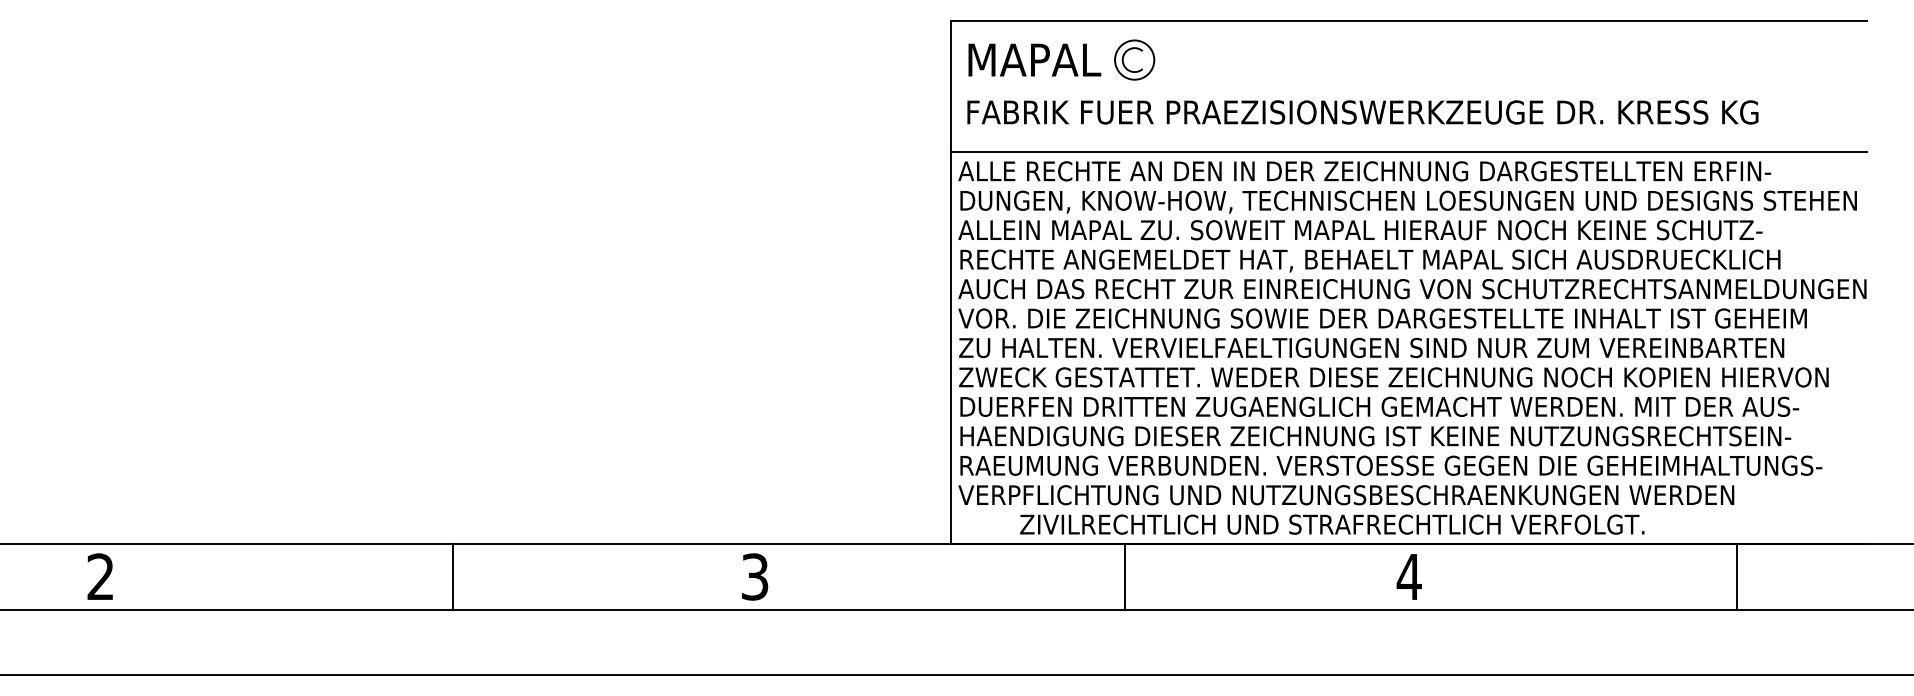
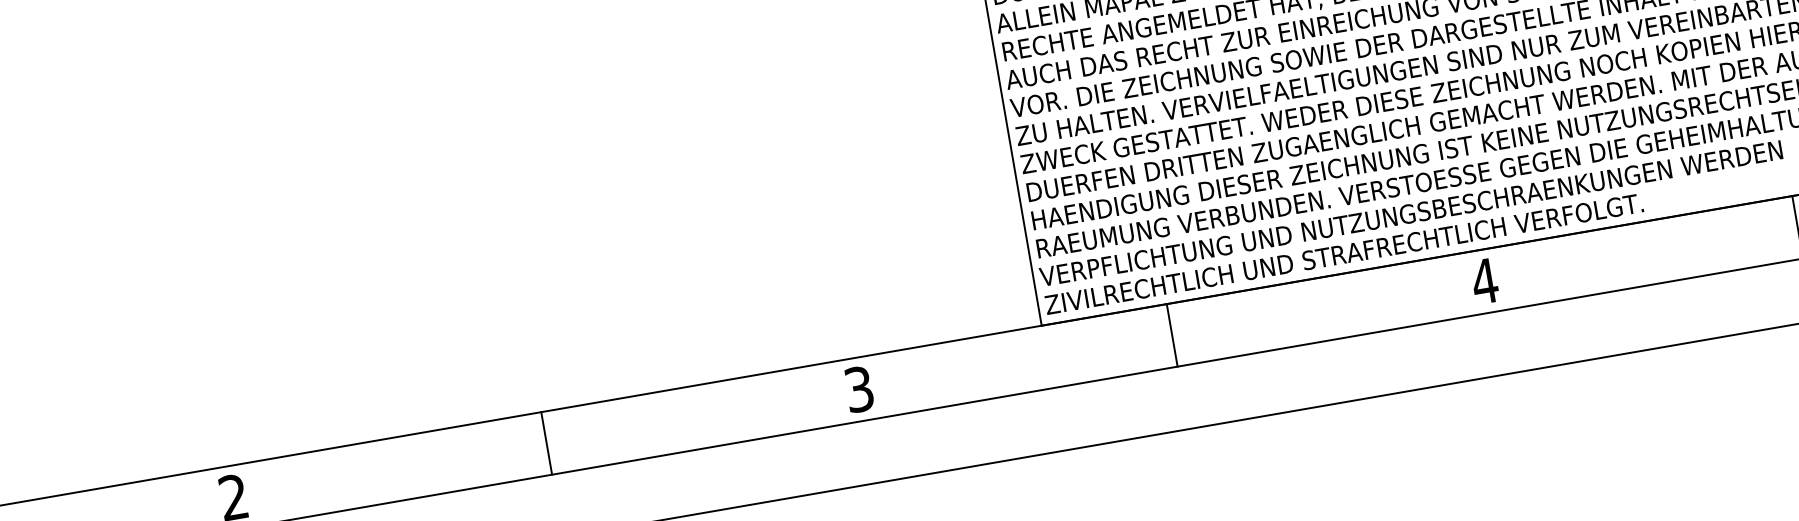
text: (1332, 524) -> (1344, 253), moved
line: (453, 576) -> (547, 442), moved
line: (1125, 576) -> (1172, 334), moved

